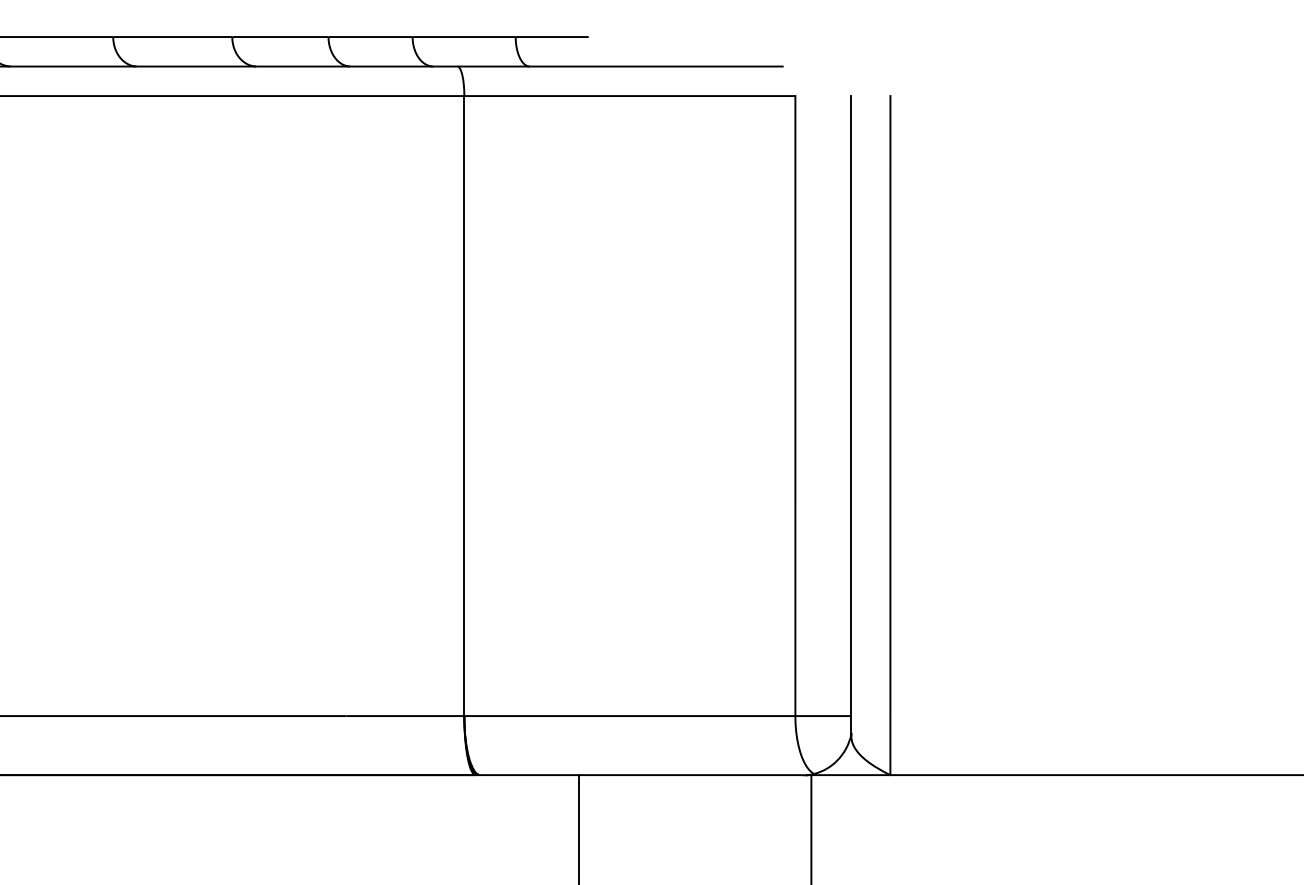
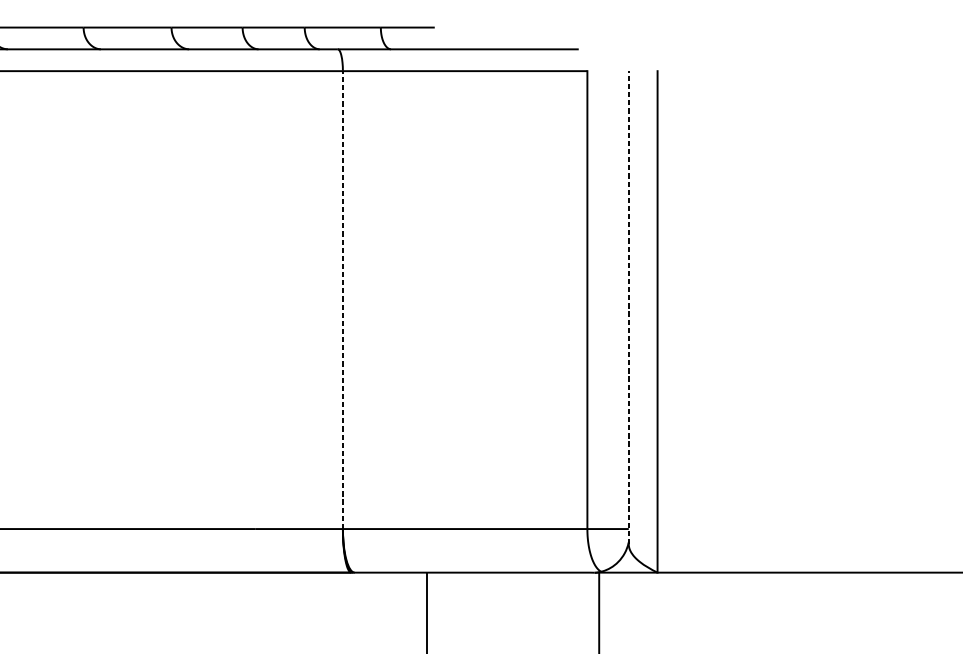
line: (464, 405) -> (343, 299), solid -> dashed
line: (851, 415) -> (628, 307), solid -> dashed

